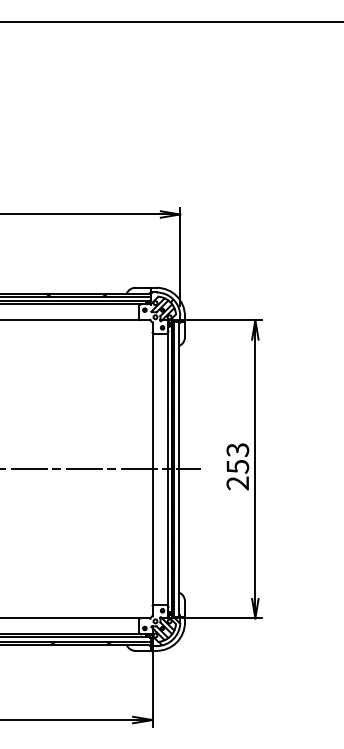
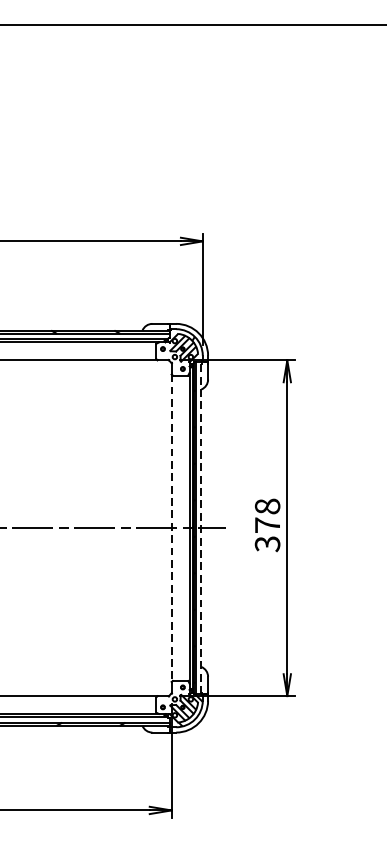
text: (237, 466) -> (267, 525), 253 -> 378
line: (179, 468) -> (201, 527), solid -> dashed
line: (152, 469) -> (171, 528), solid -> dashed

